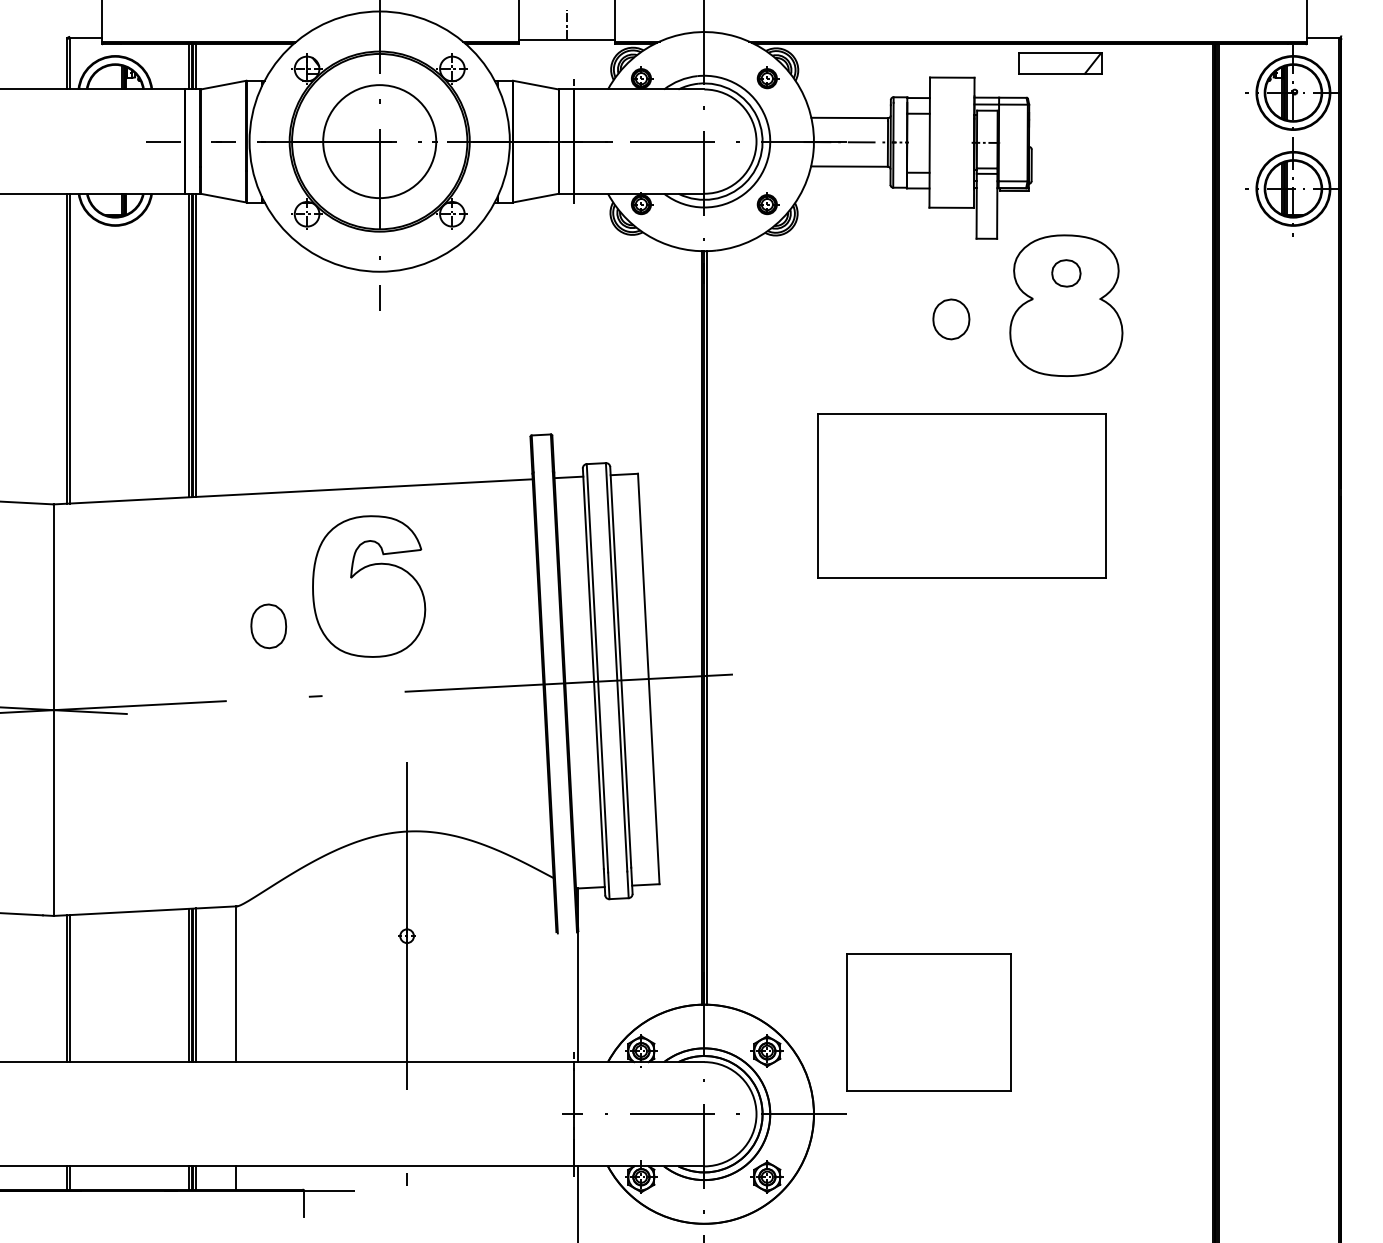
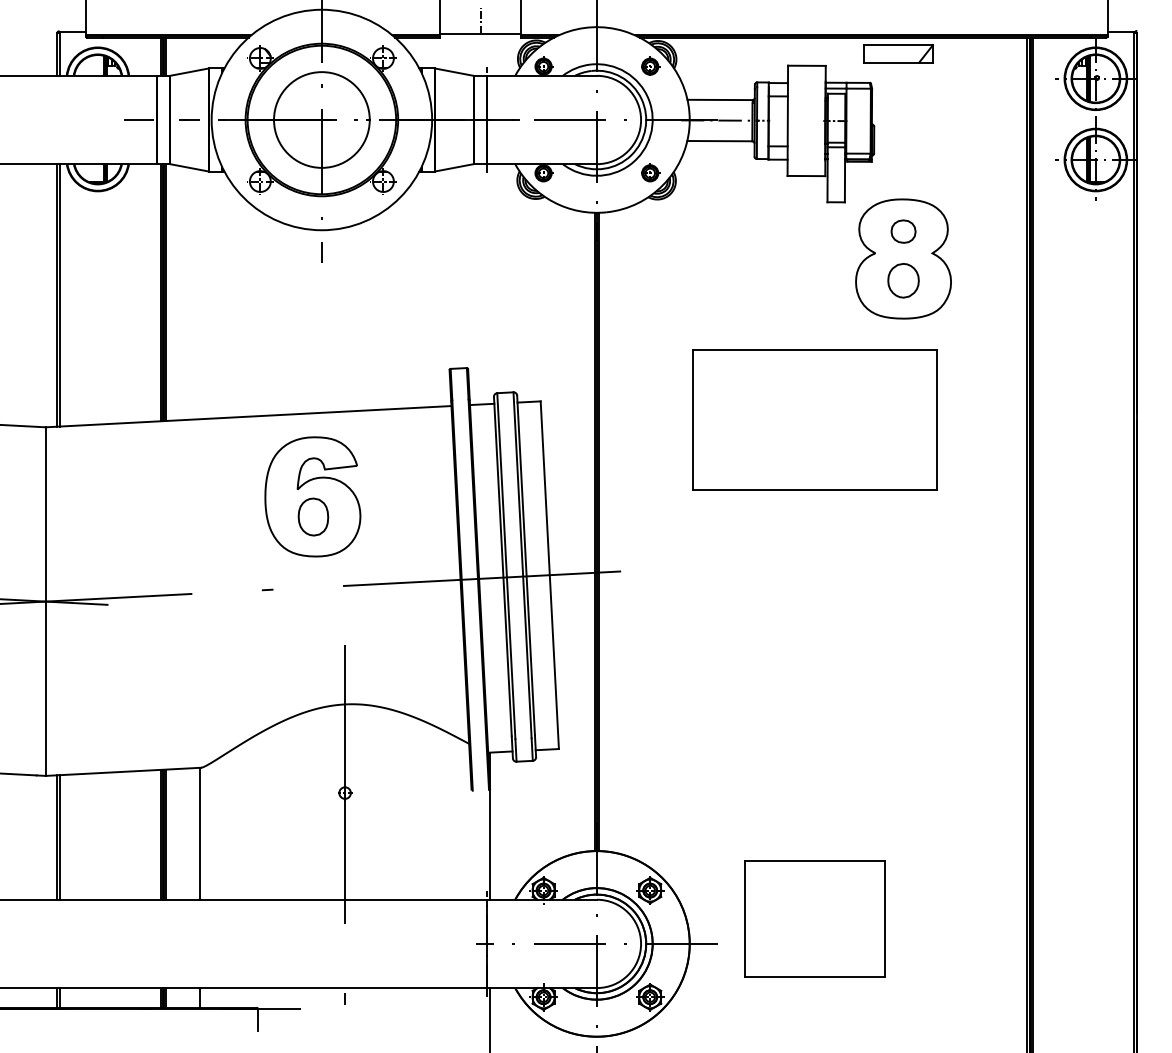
part: (951, 319) -> (903, 280), moved
part: (268, 626) -> (313, 517), moved
part: (928, 1022) -> (814, 918), moved

